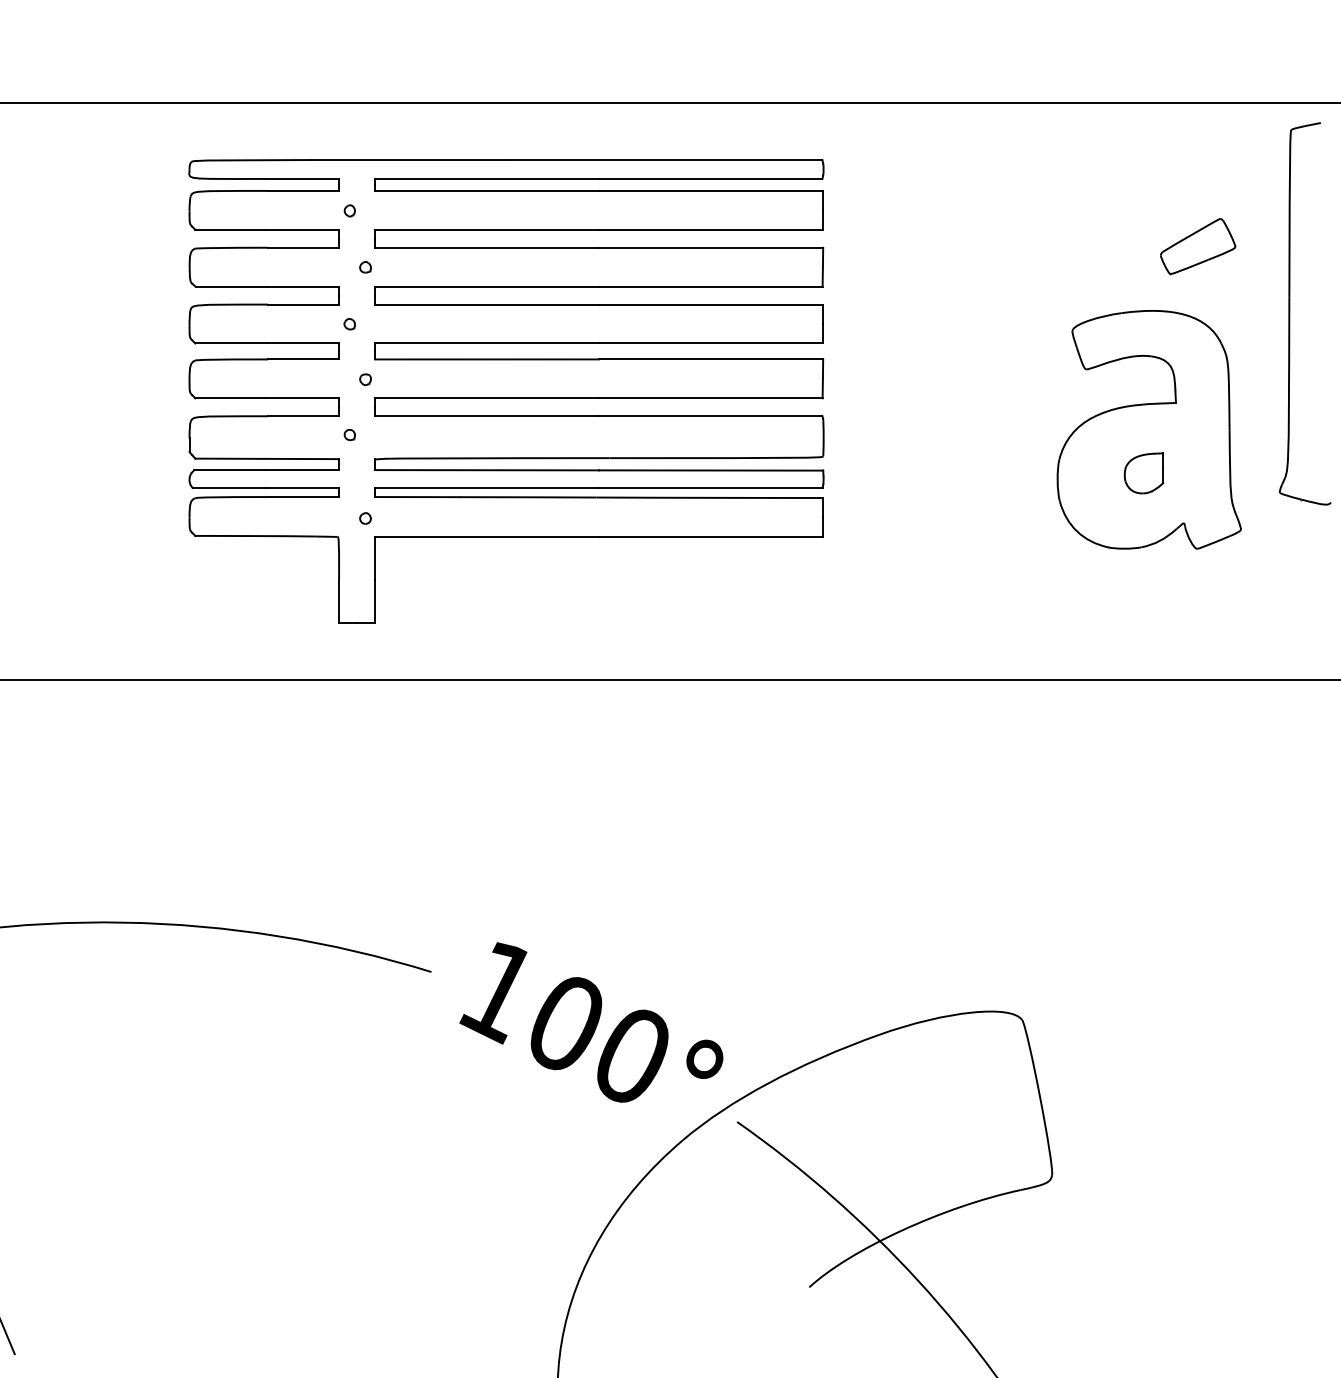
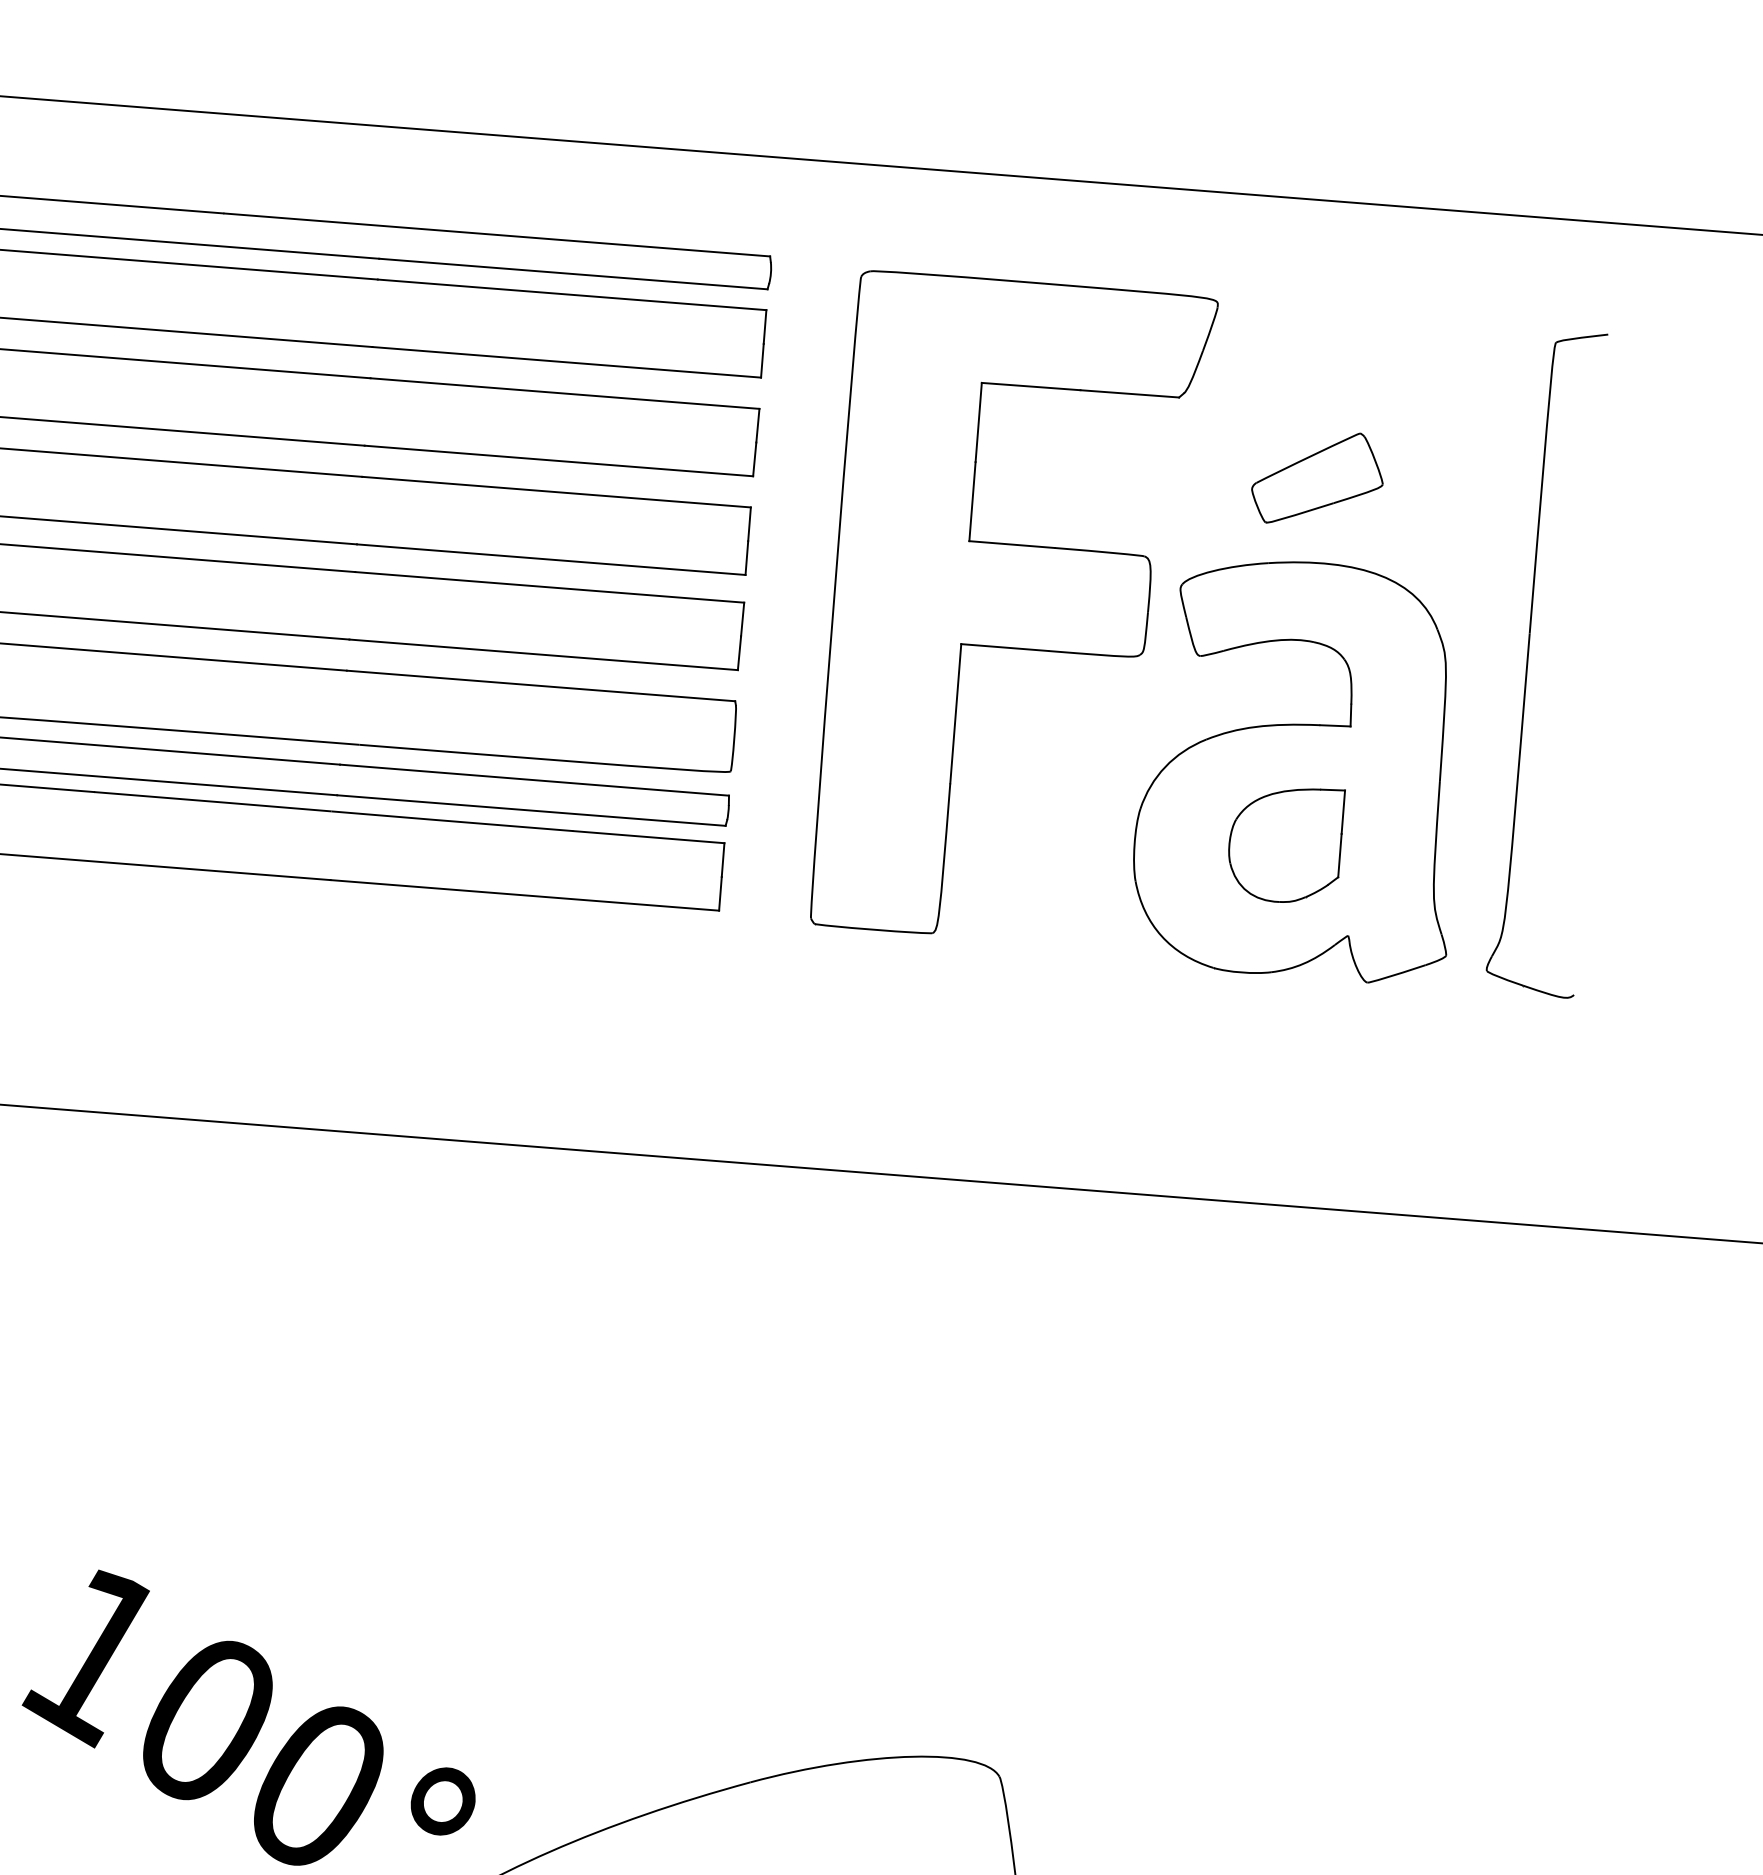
part: (1198, 246) -> (1318, 478), moved
part: (1290, 313) -> (1529, 661), moved
part: (977, 351) -> (1013, 610), added
part: (1143, 473) -> (1284, 844), size x1.67

